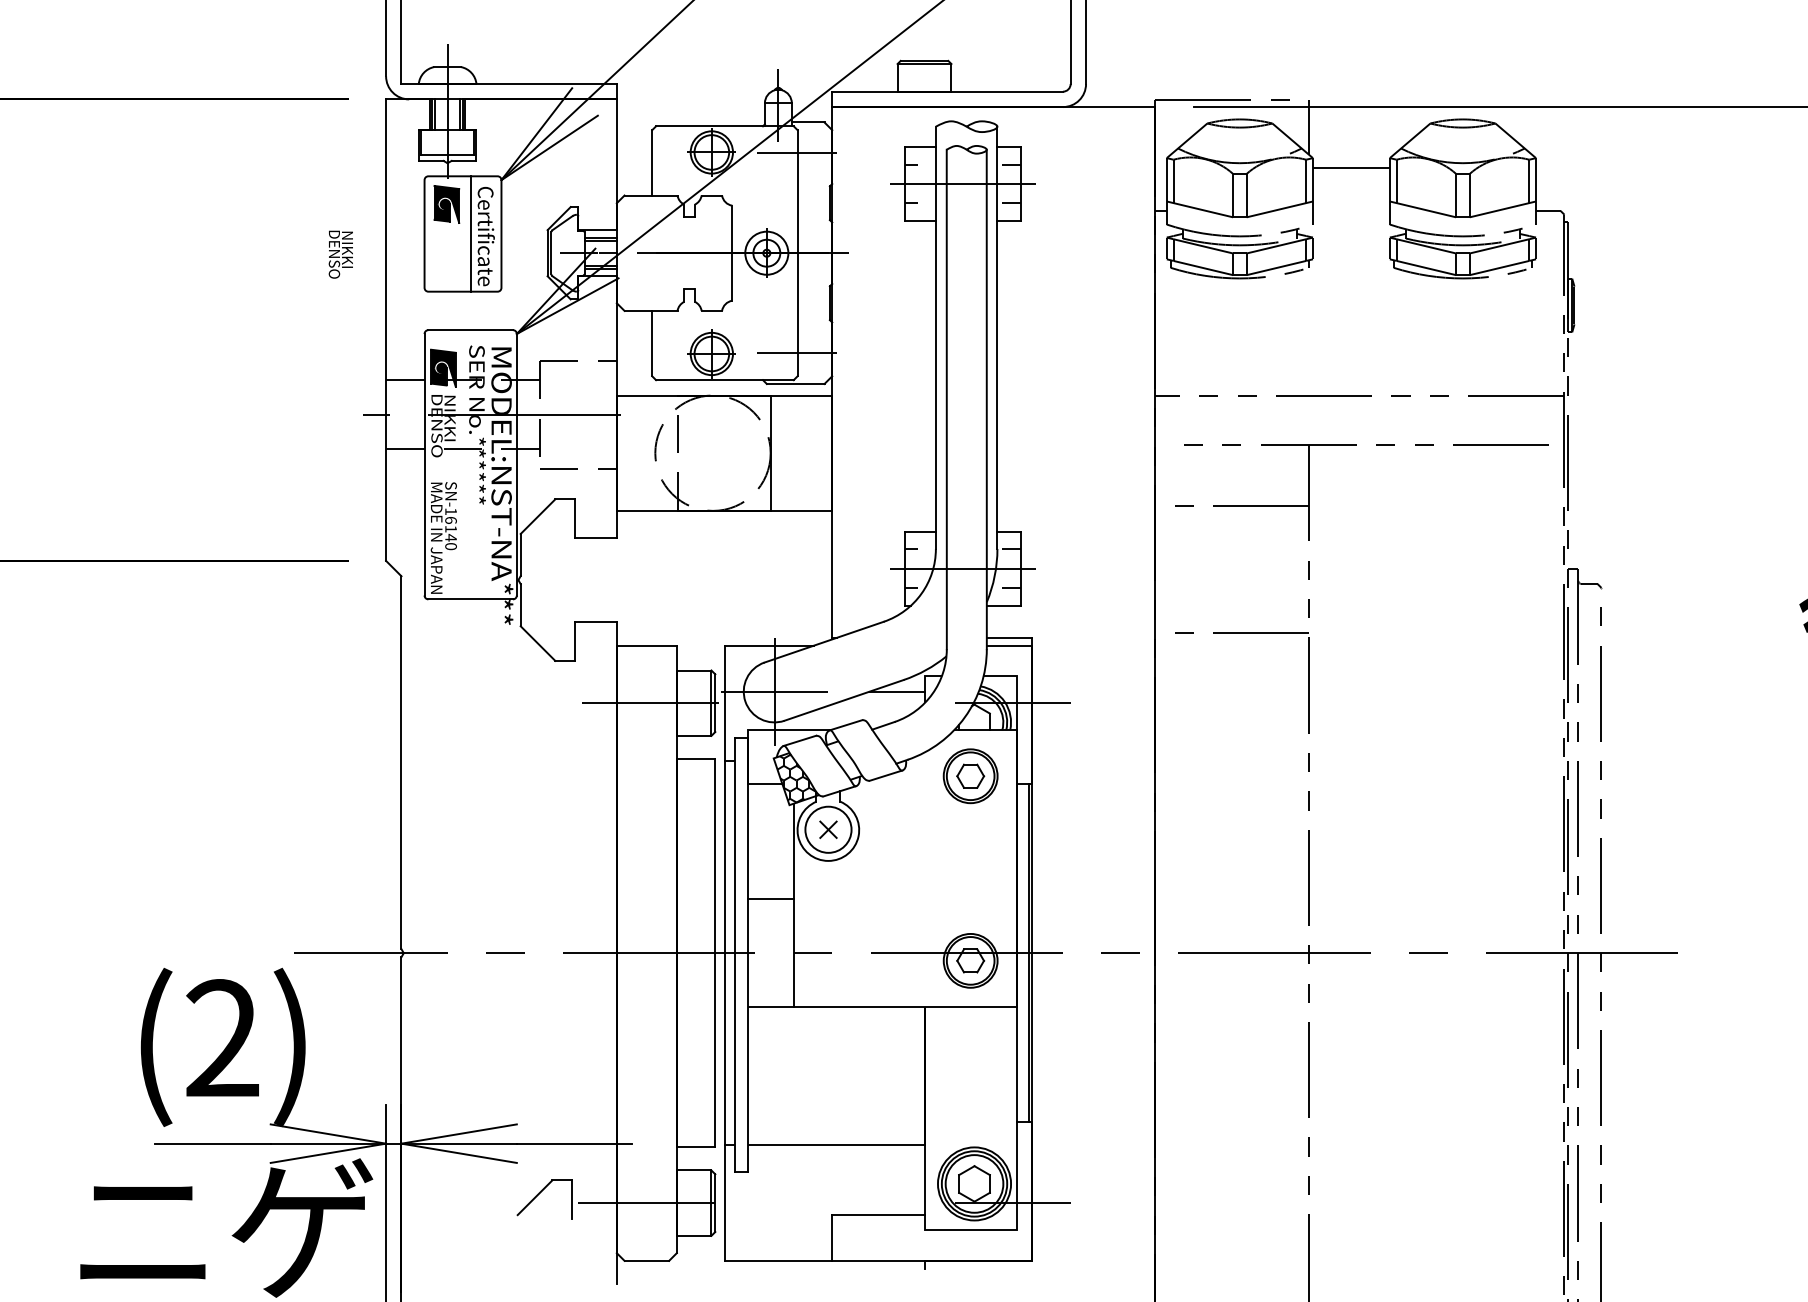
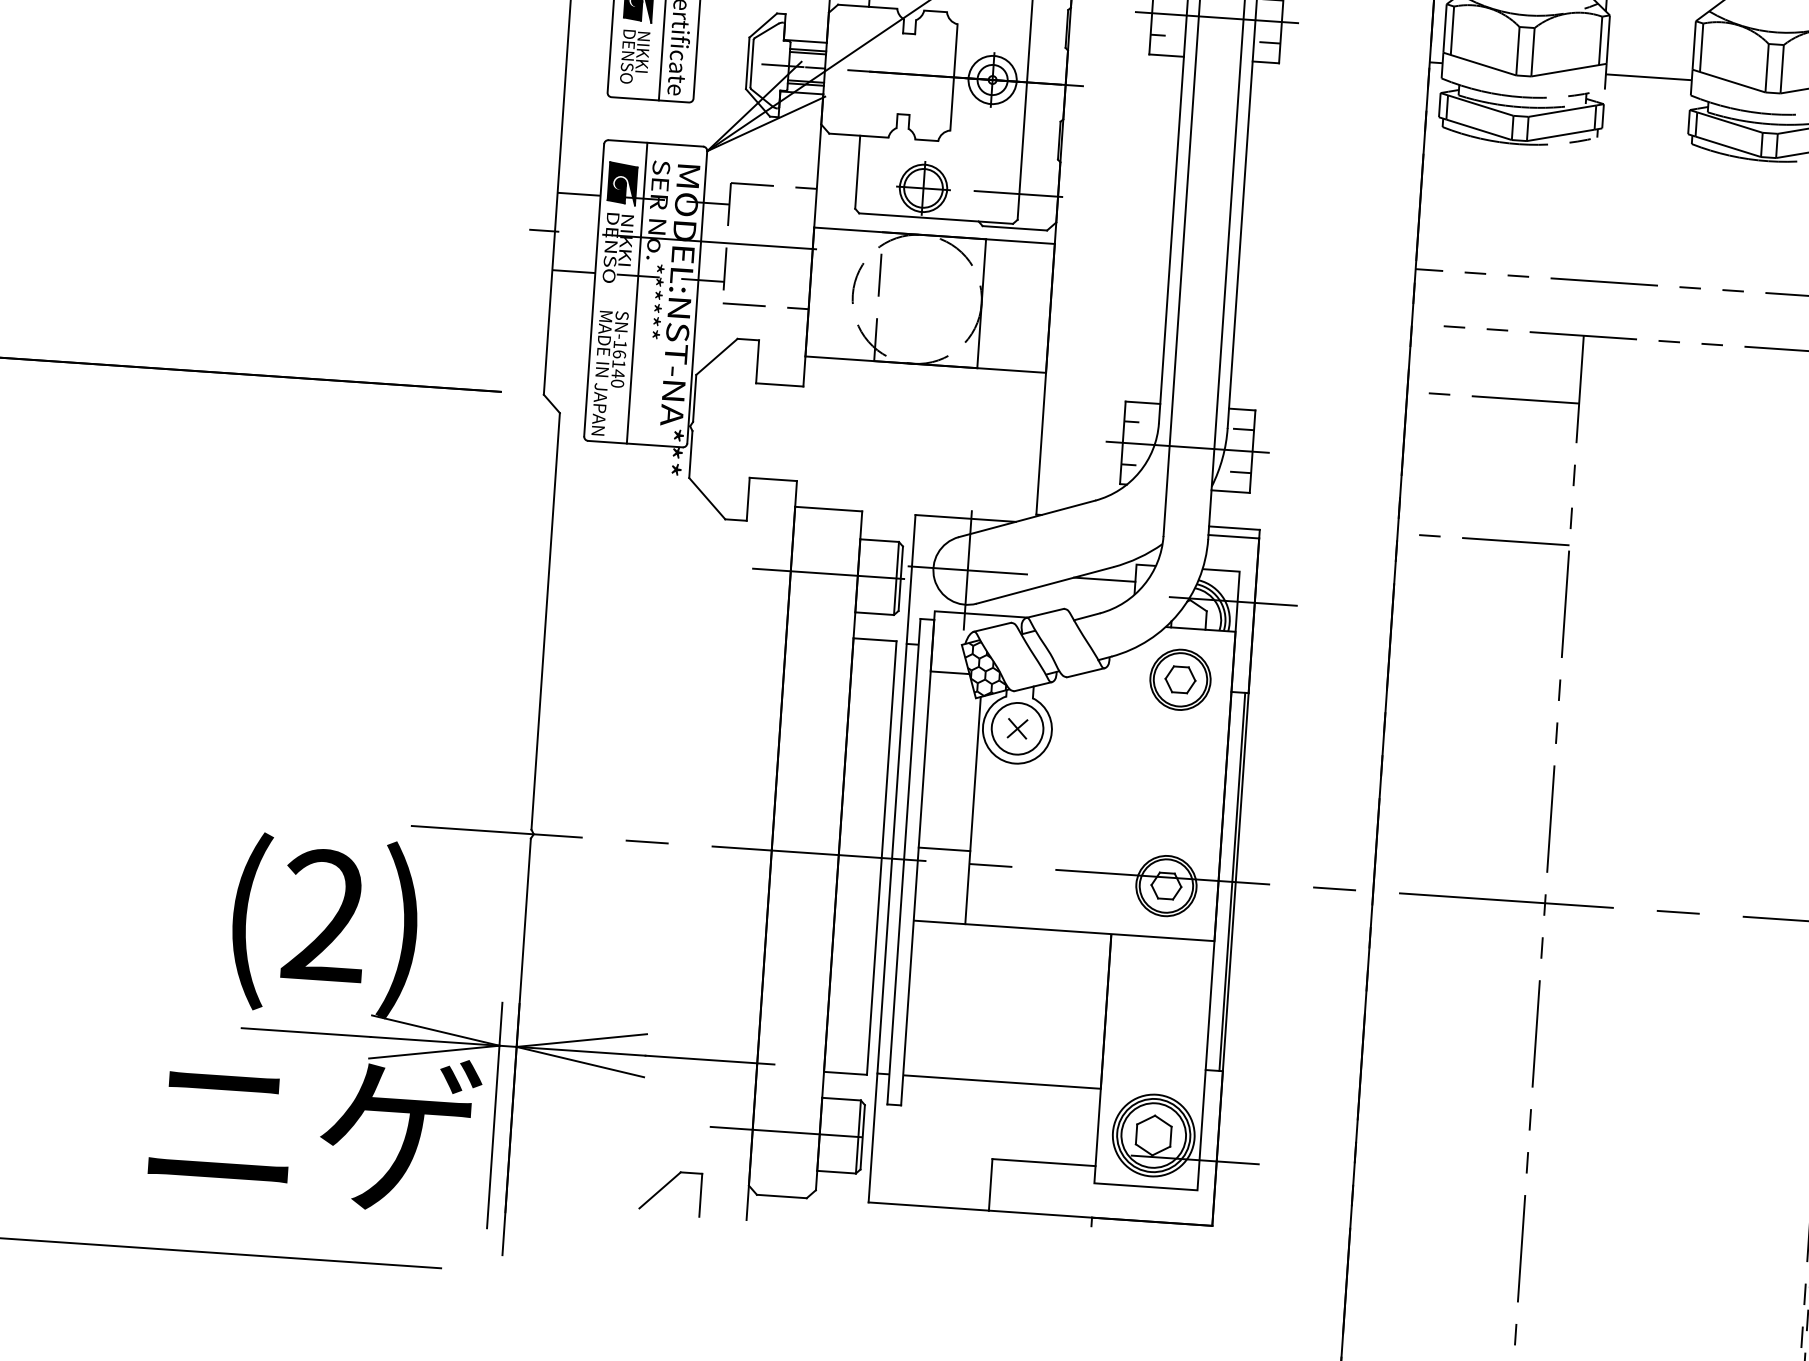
line: (1350, 167) -> (1647, 76), moved
text: (340, 254) -> (634, 57), moved
line: (463, 464) -> (637, 292), added
line: (770, 898) -> (944, 849), moved
part: (539, 1194) -> (665, 1187), moved

